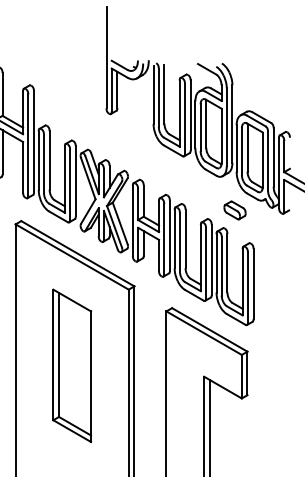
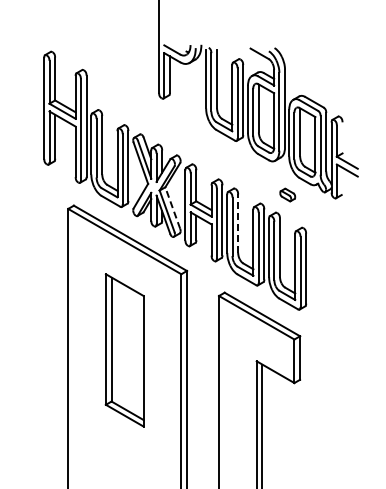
part: (234, 209) -> (287, 194), size x0.7
line: (119, 223) -> (172, 208), solid -> dashed
line: (185, 238) -> (238, 223), solid -> dashed

